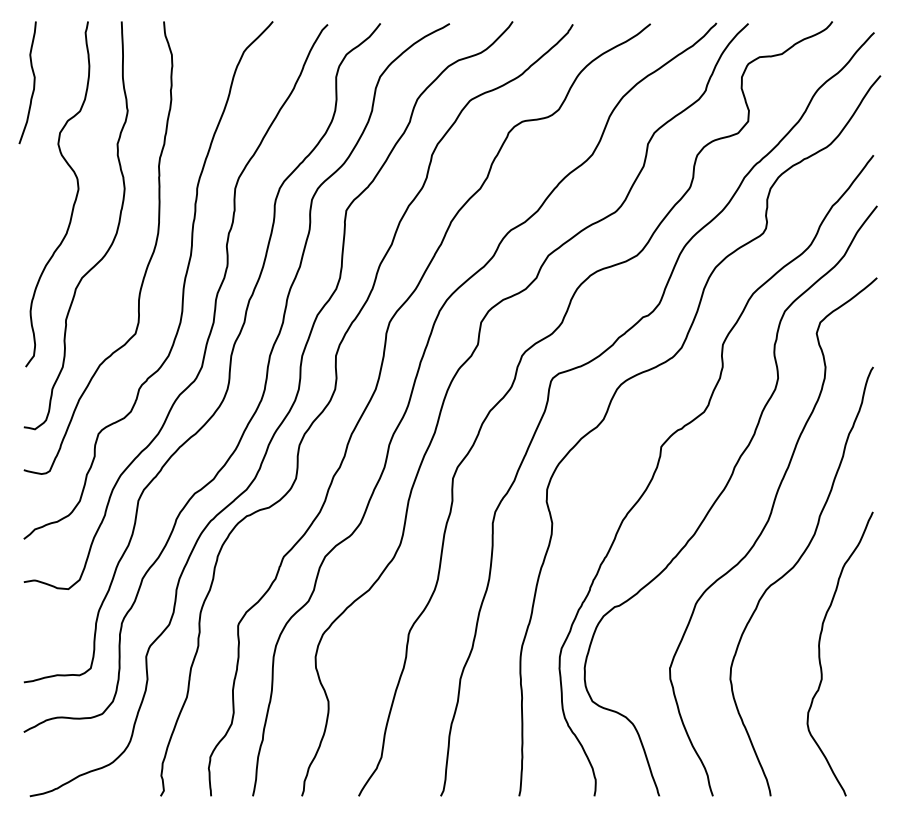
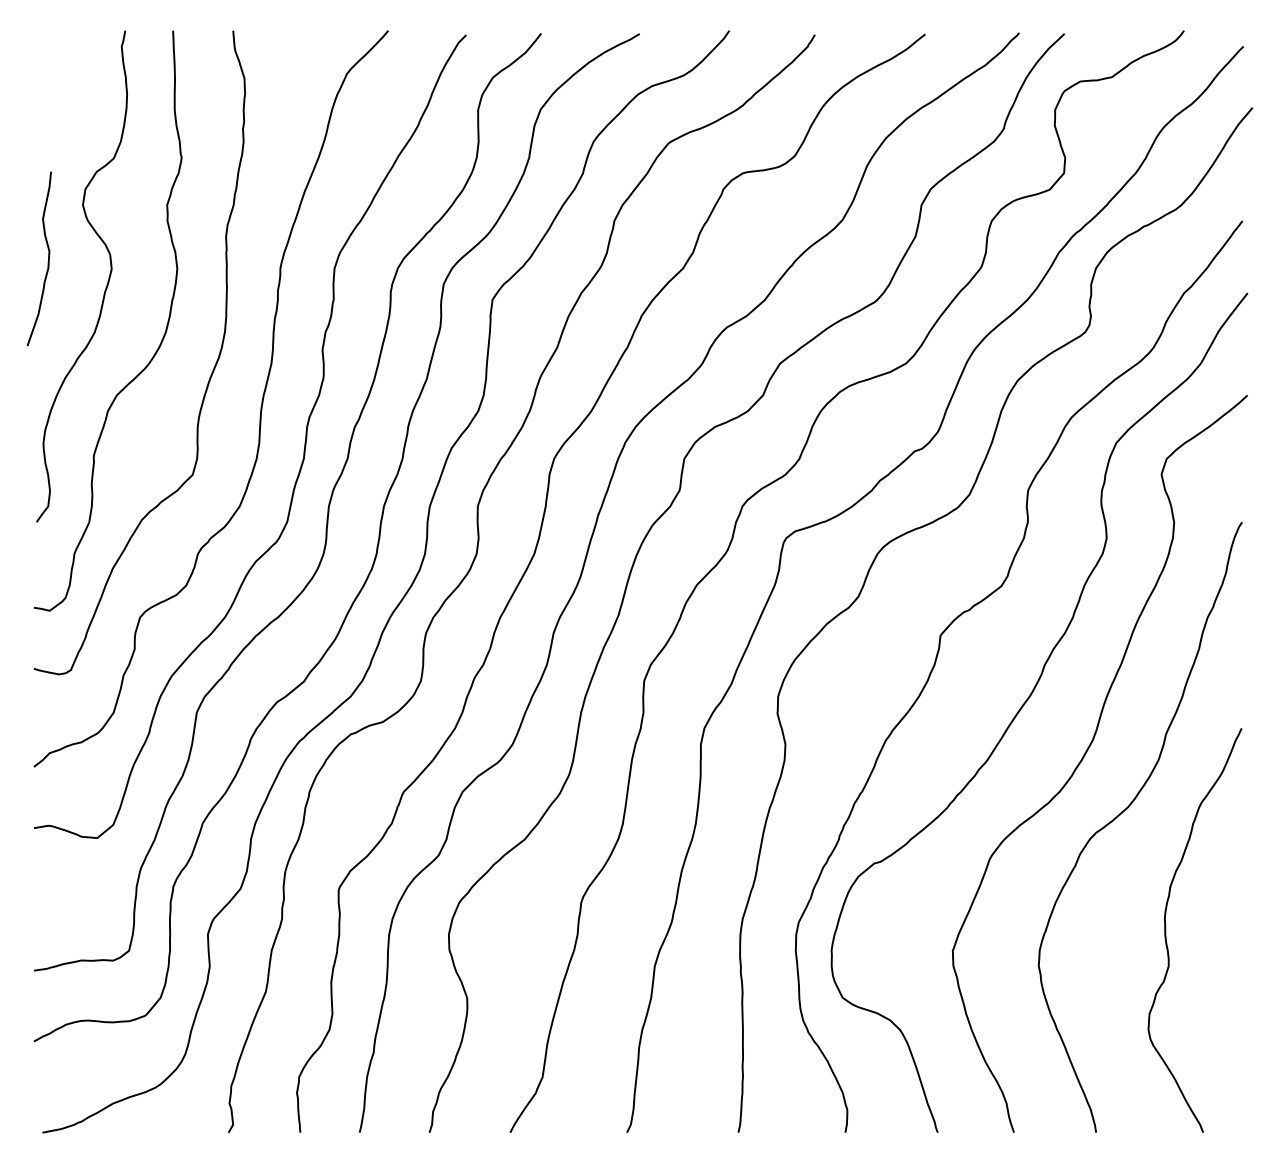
curve: (33, 84) -> (47, 261), moved

